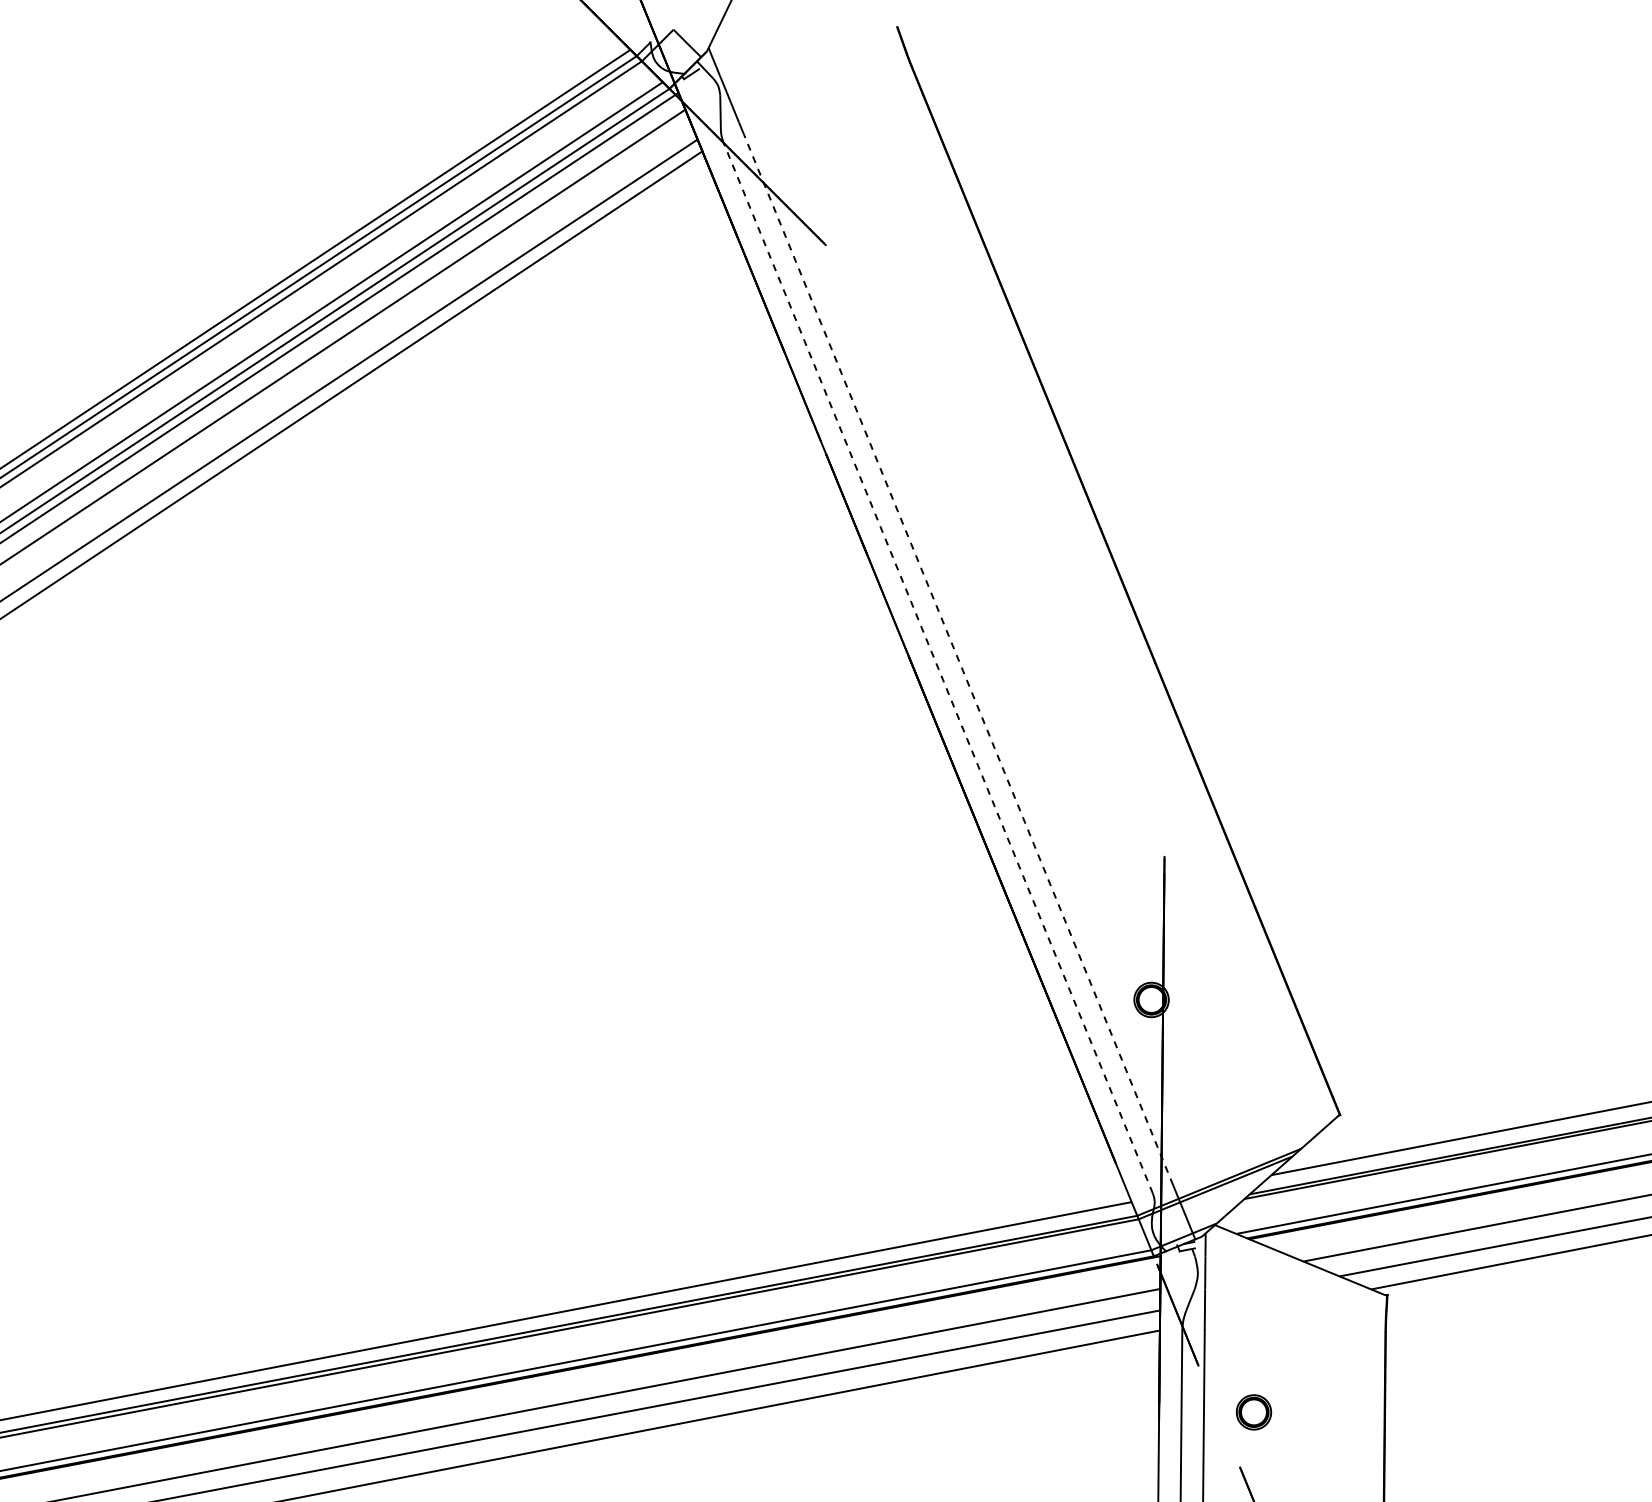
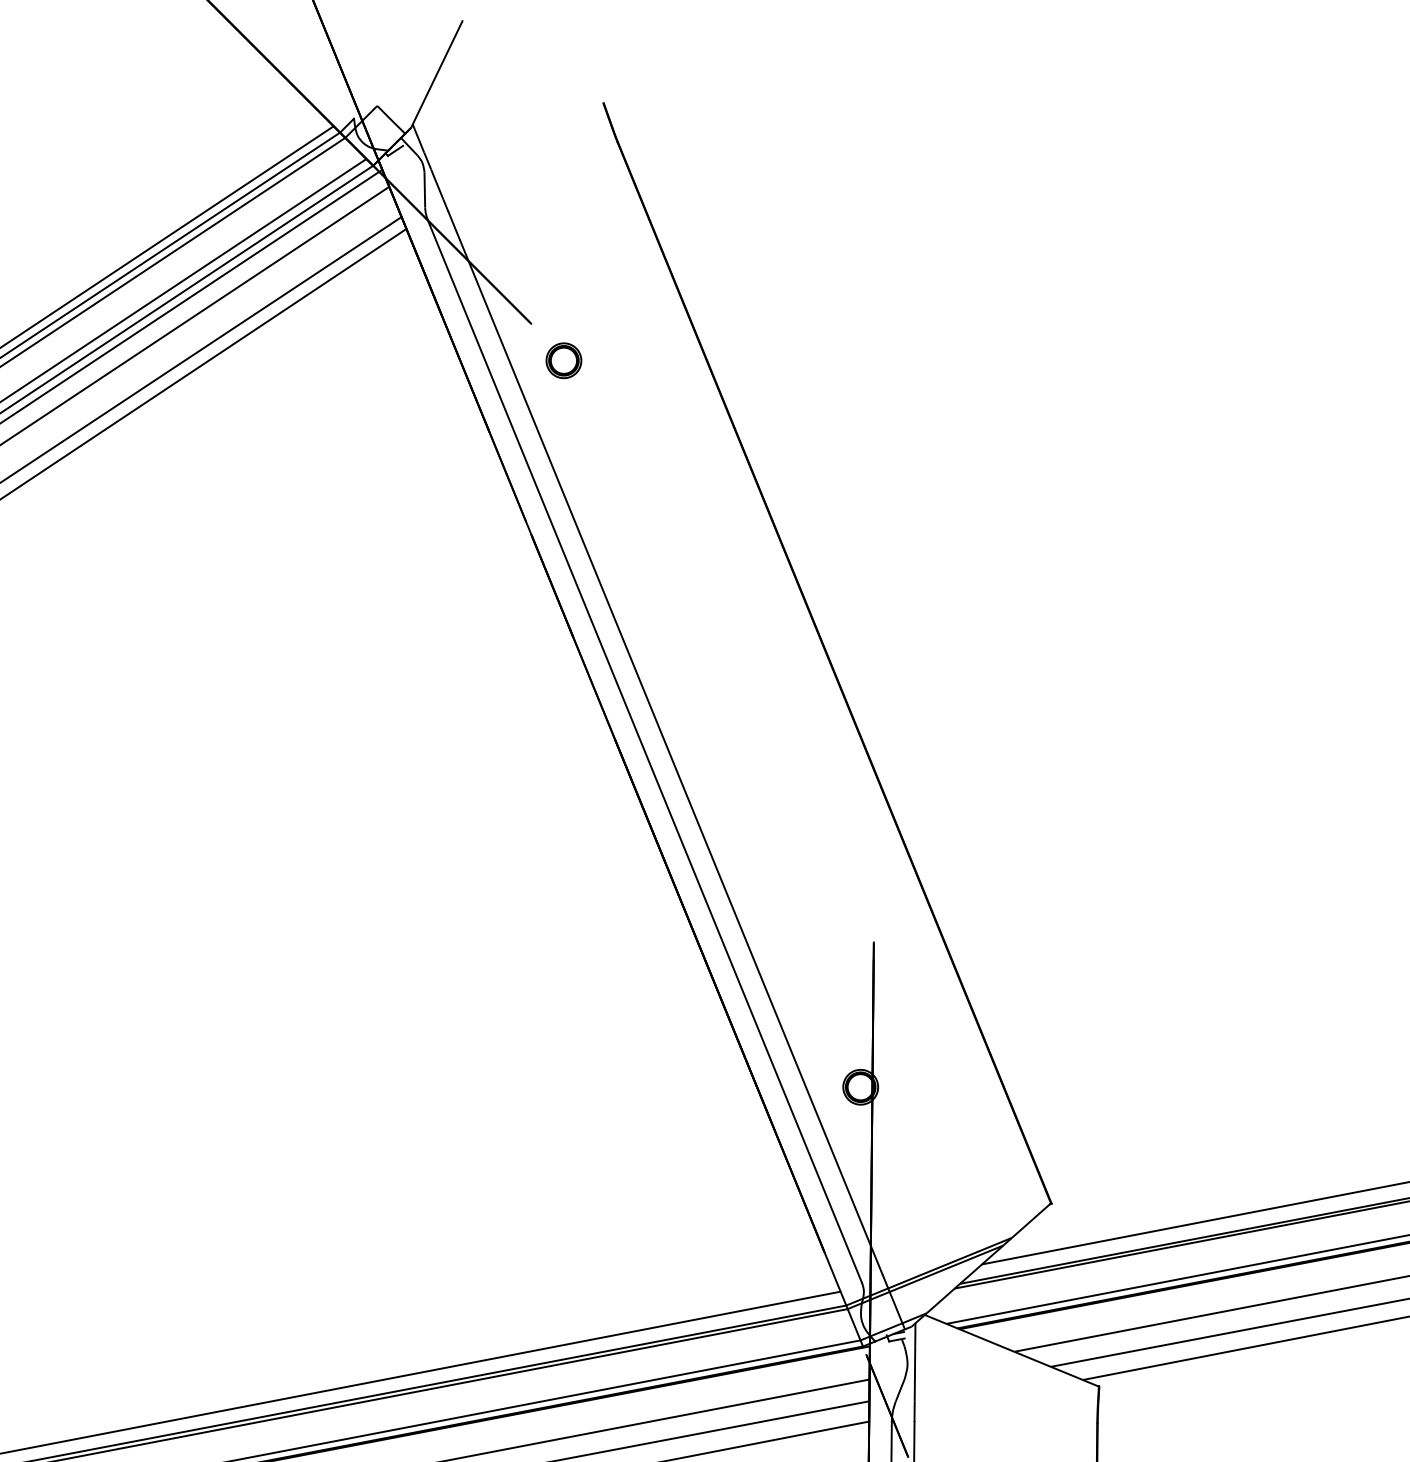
part: (858, 281) -> (564, 360), added
line: (958, 659) -> (665, 742), dashed -> solid
line: (938, 668) -> (645, 752), dashed -> solid

